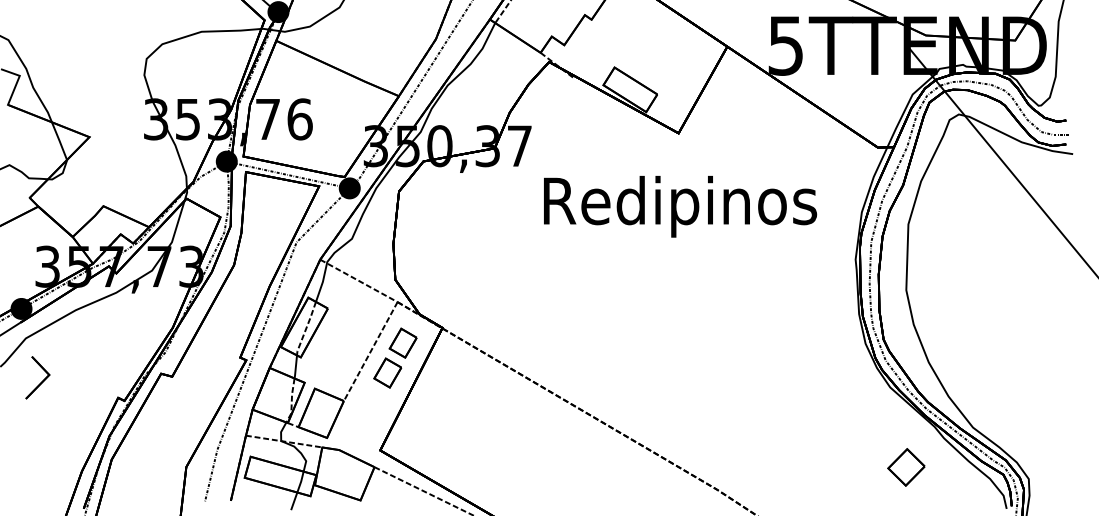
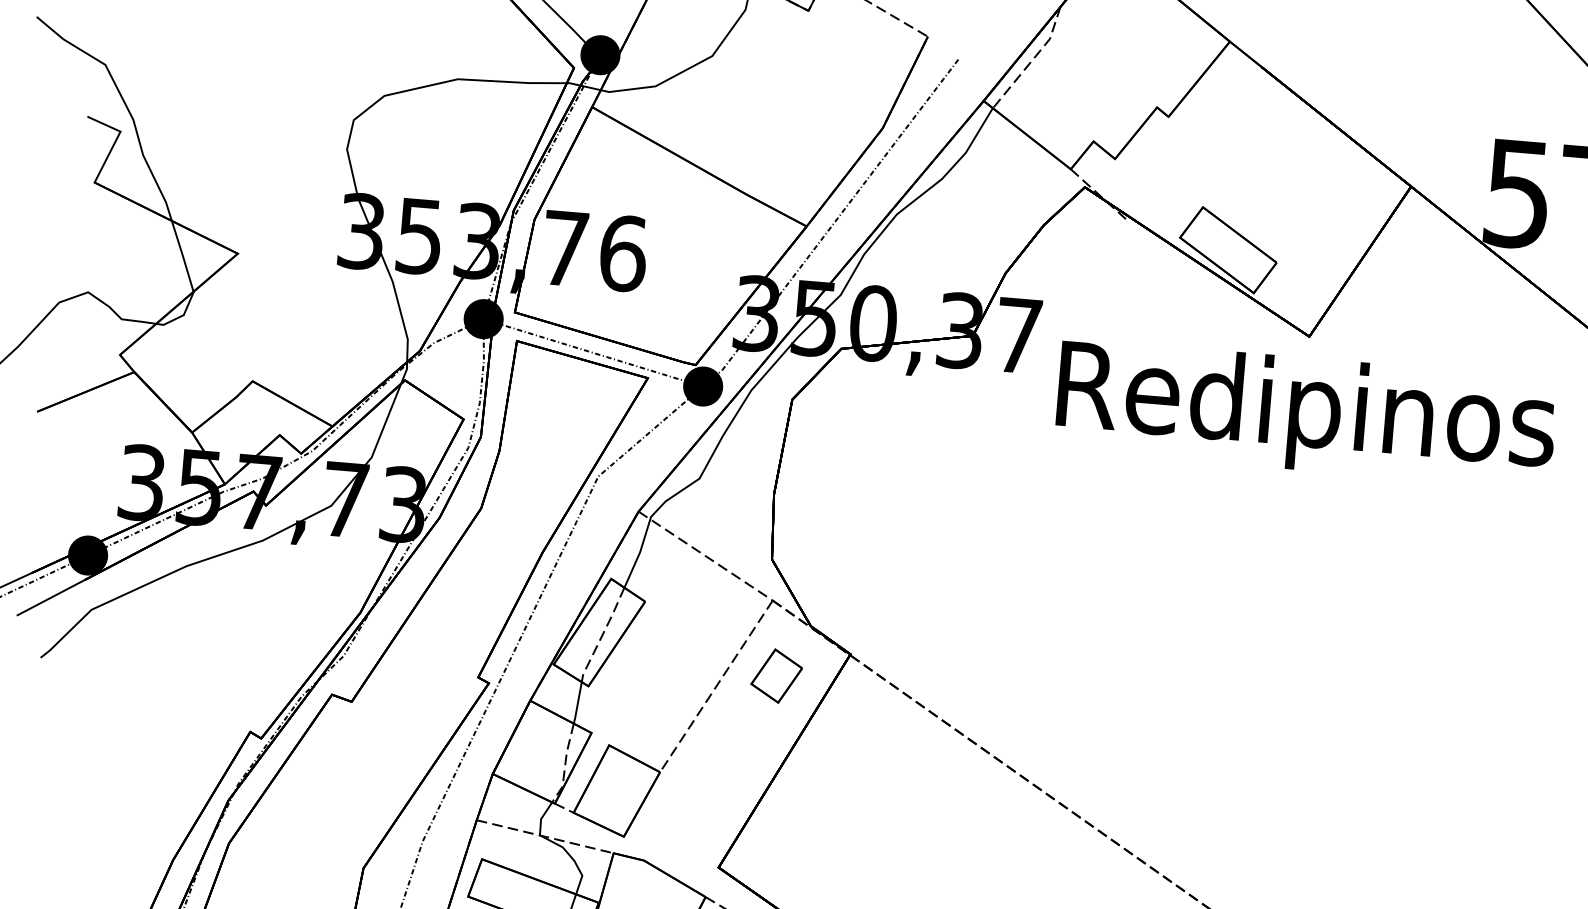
text: (680, 206) -> (1306, 413), moved
part: (387, 372) -> (743, 726), removed
part: (37, 377) -> (106, 682), removed

